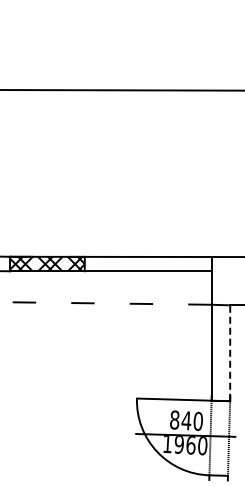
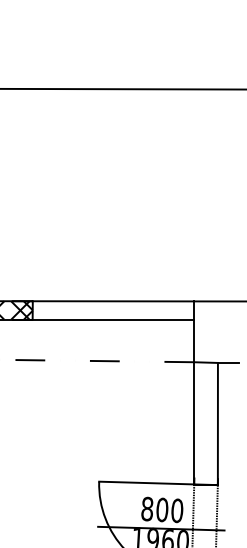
line: (230, 353) -> (218, 424), dashed -> solid
text: (186, 420) -> (162, 509), 840 -> 800

